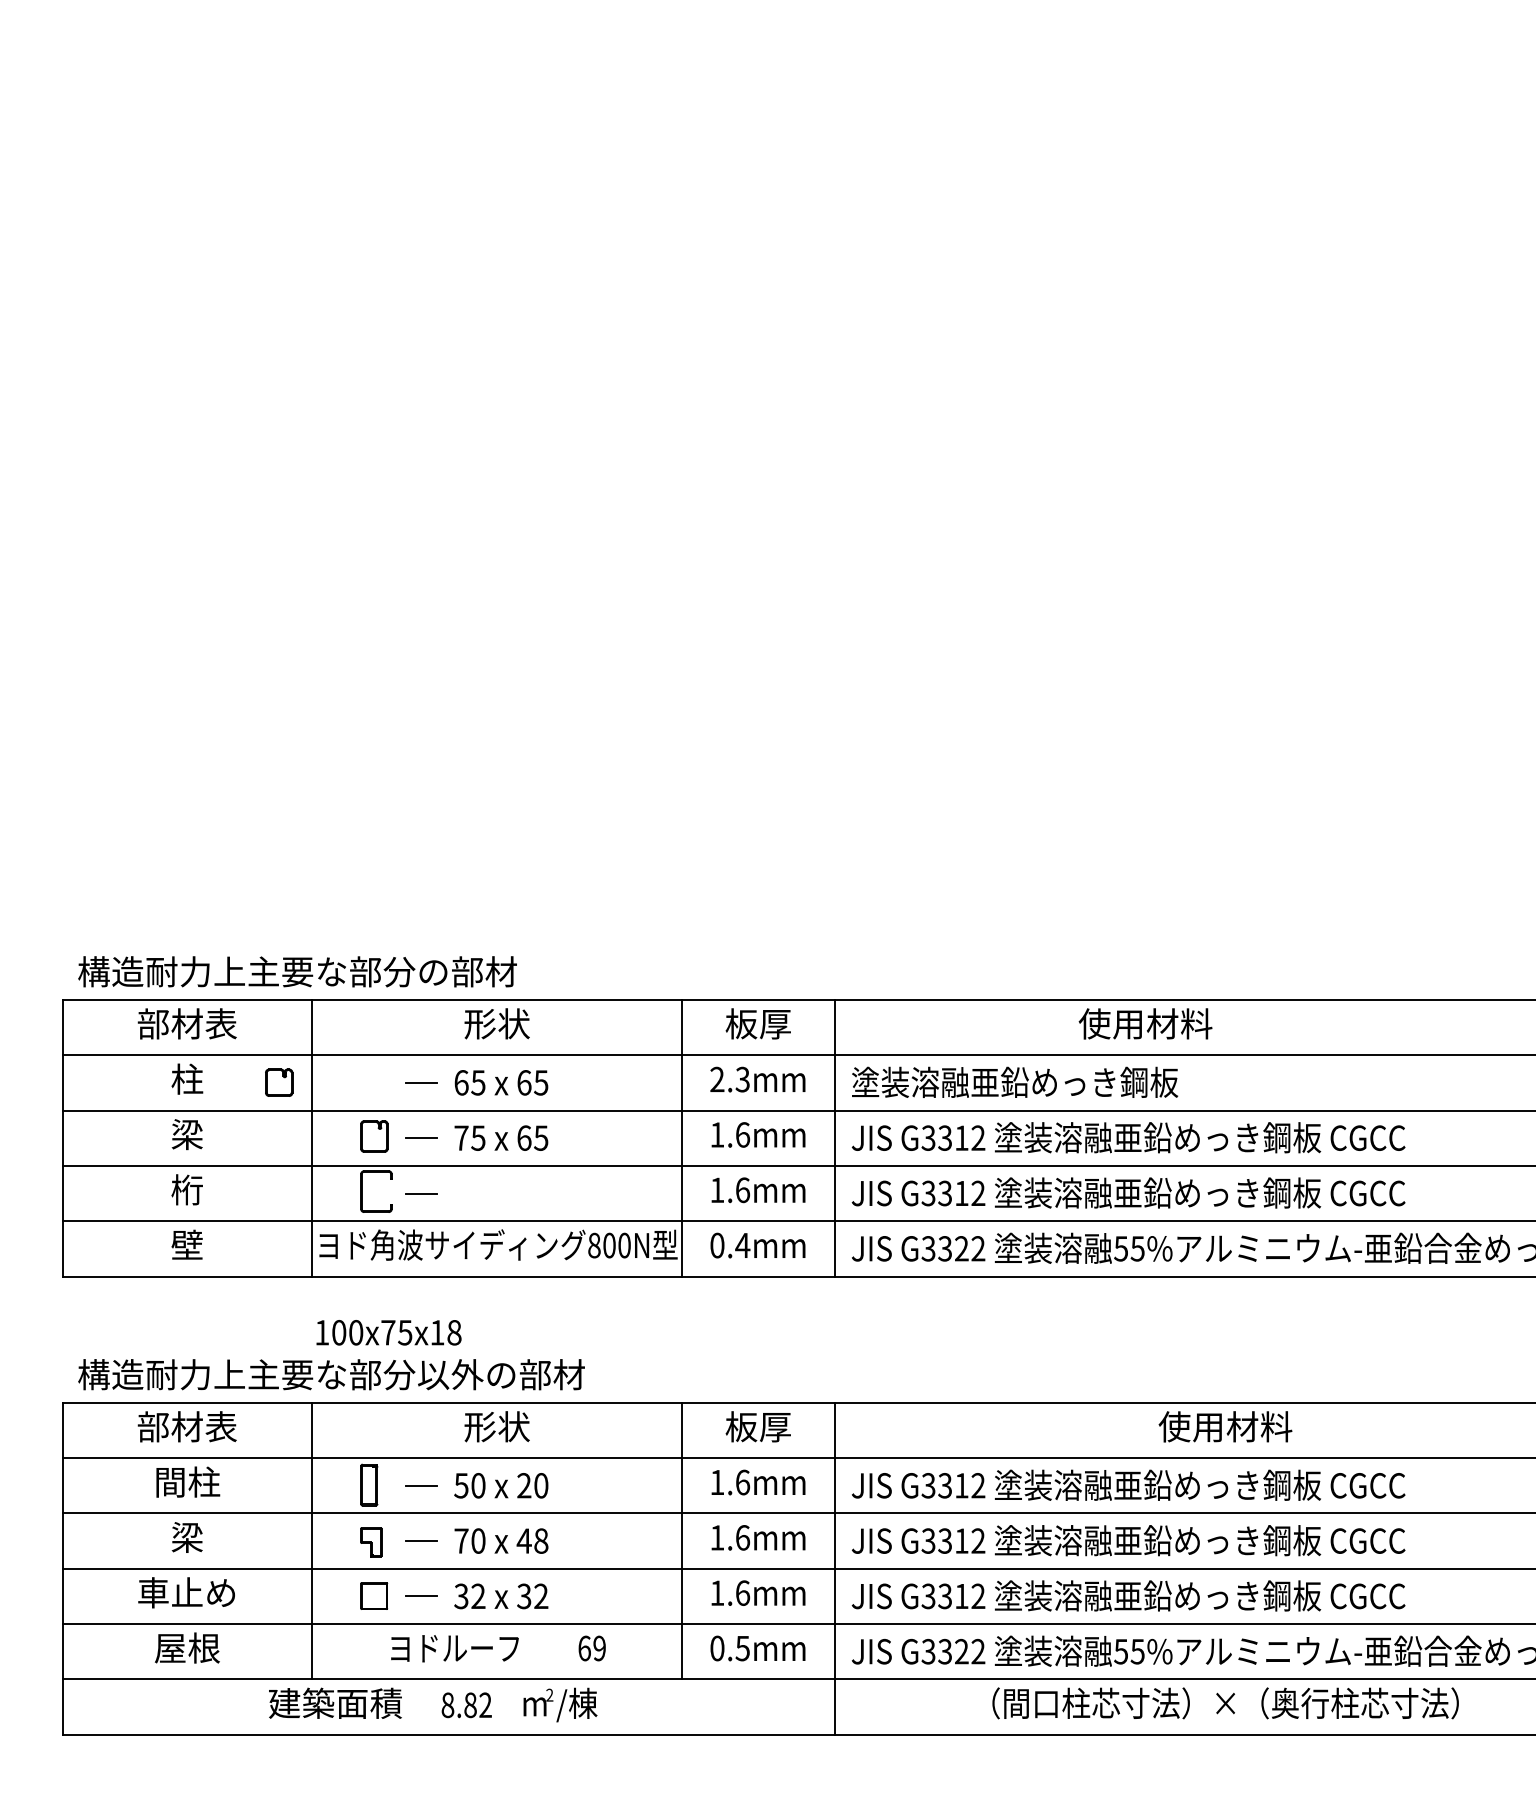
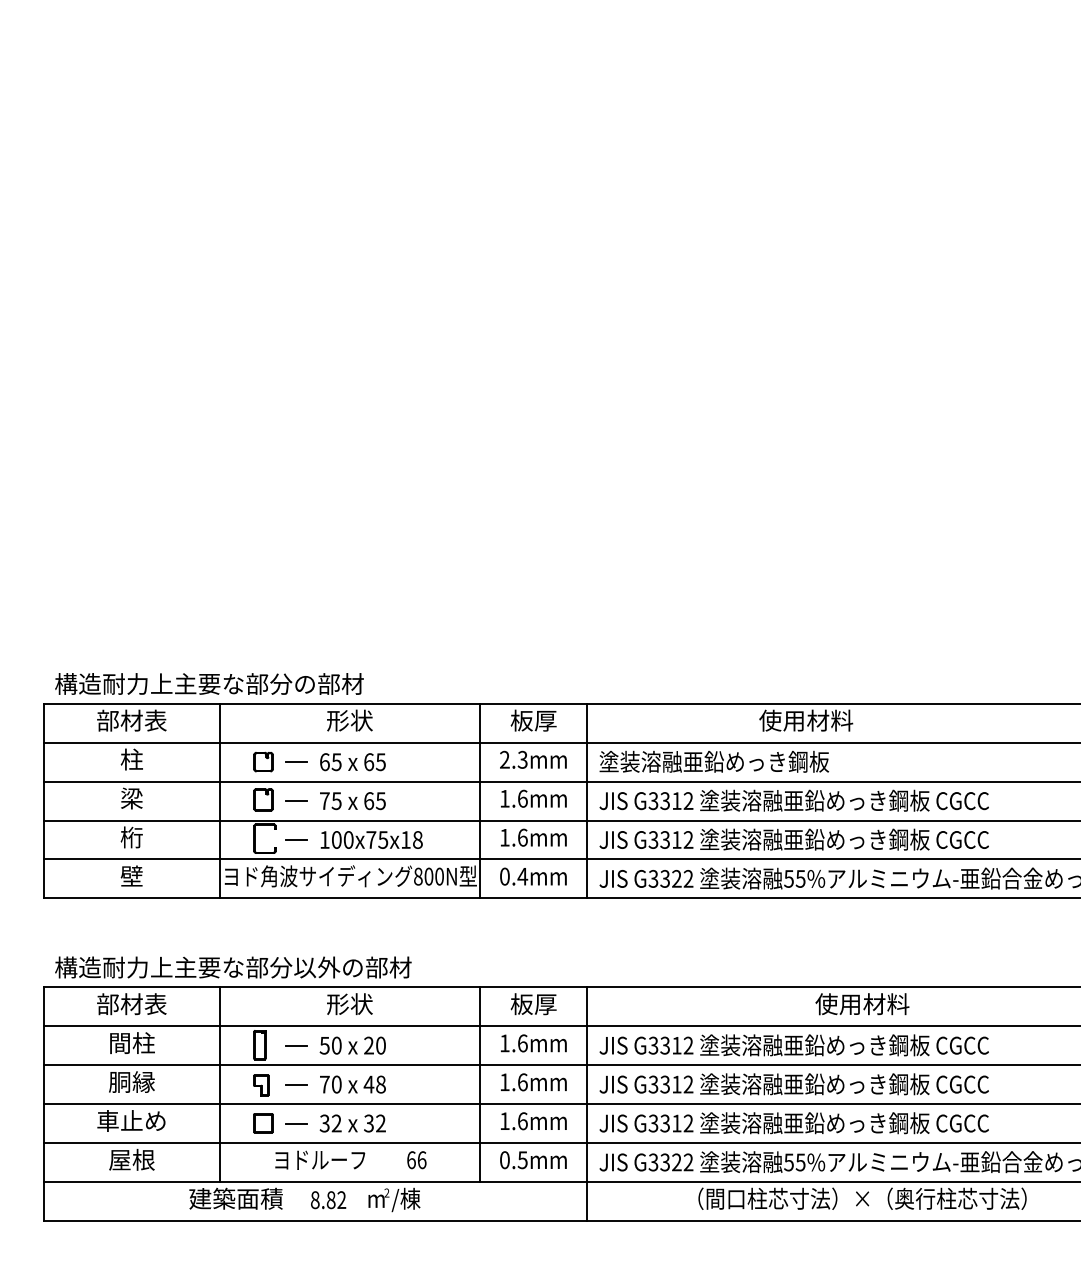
part: (279, 1081) -> (263, 761), moved
text: (388, 1332) -> (371, 839), moved
text: (186, 1536) -> (131, 1081), 梁 -> 胴縁
text: (598, 1648) -> (421, 1160), 69 -> 66

